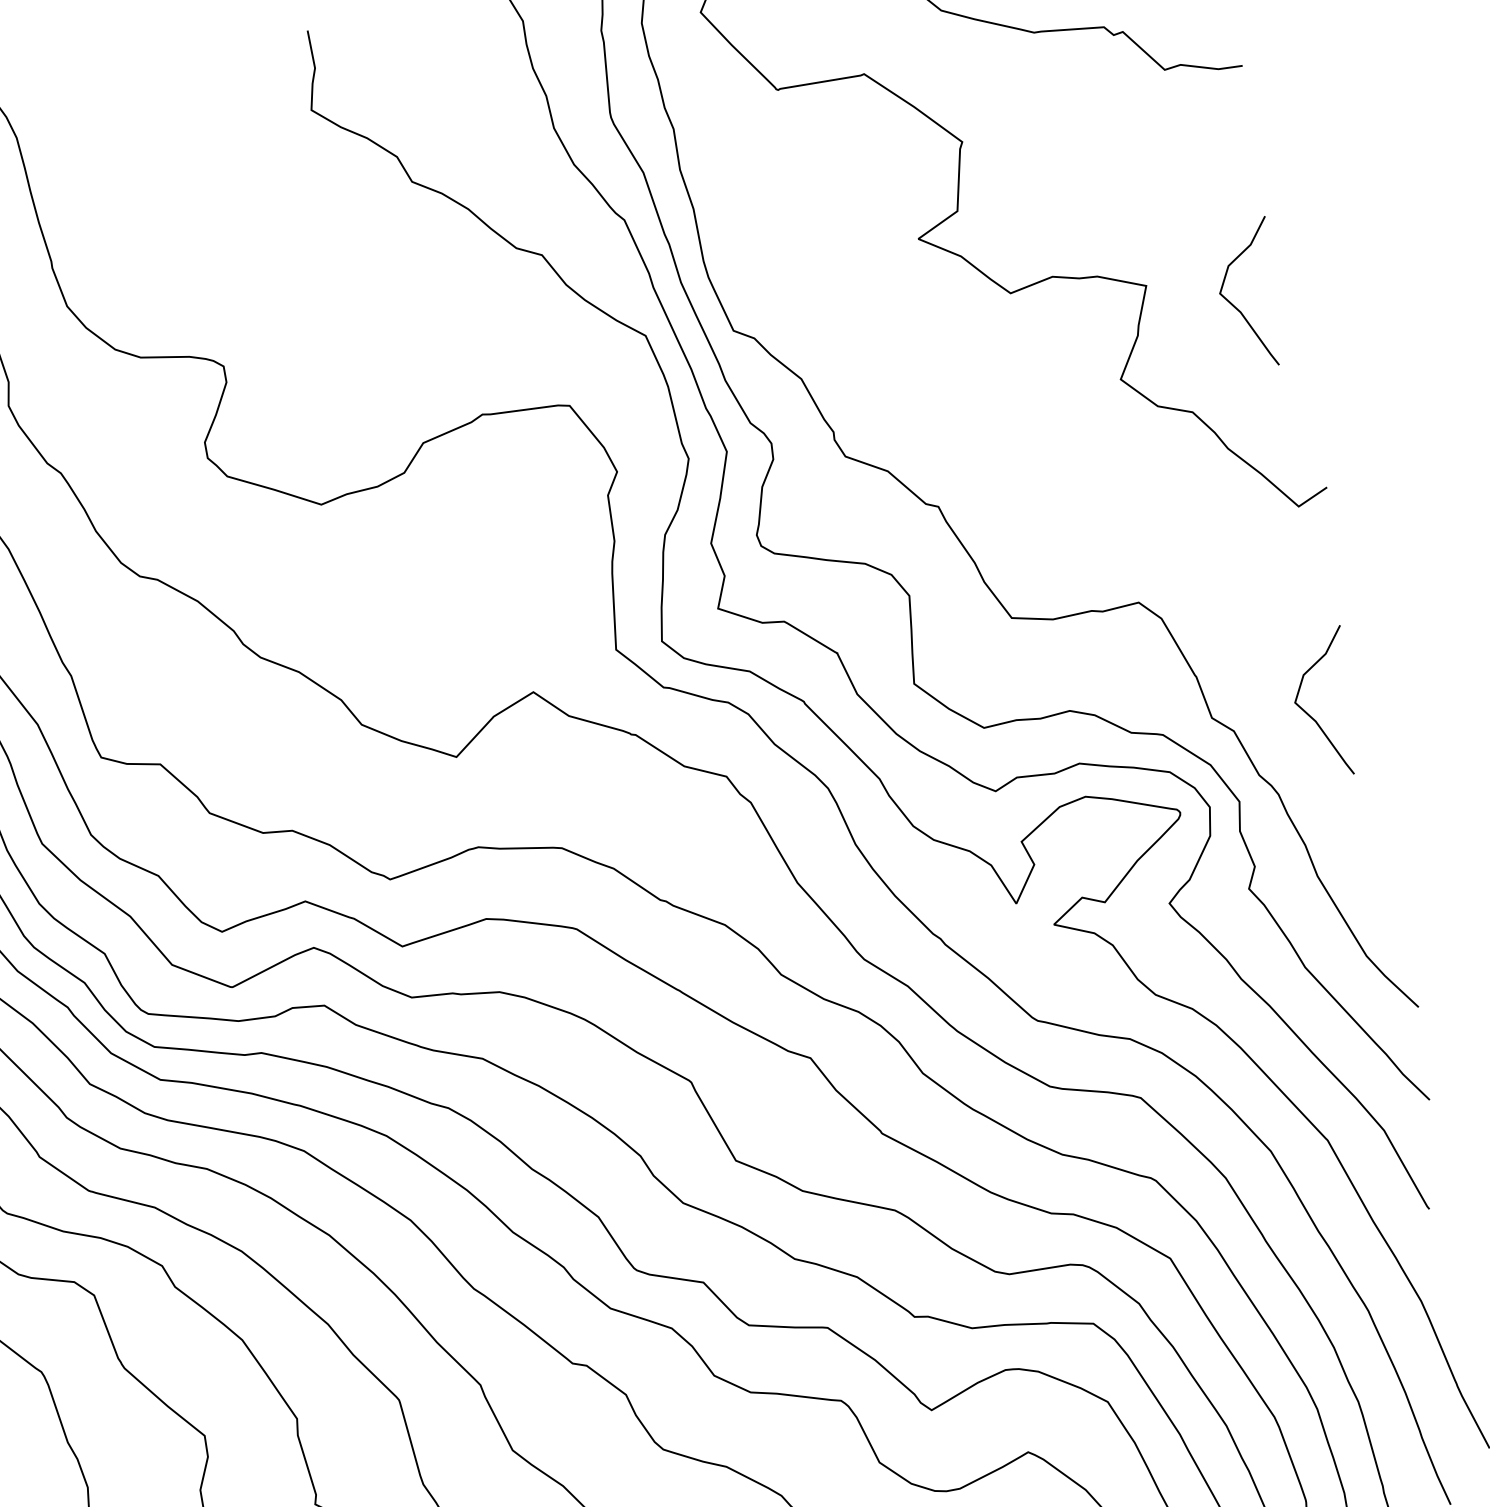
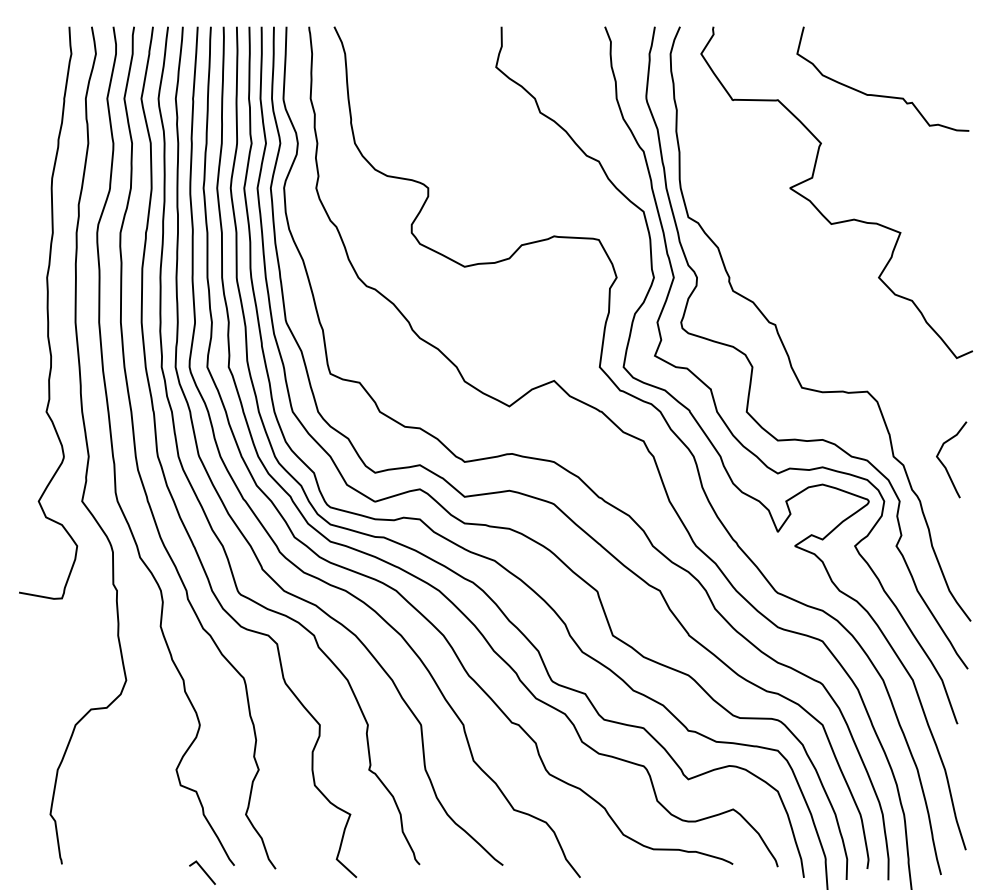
curve: (1237, 306) -> (944, 251), removed

